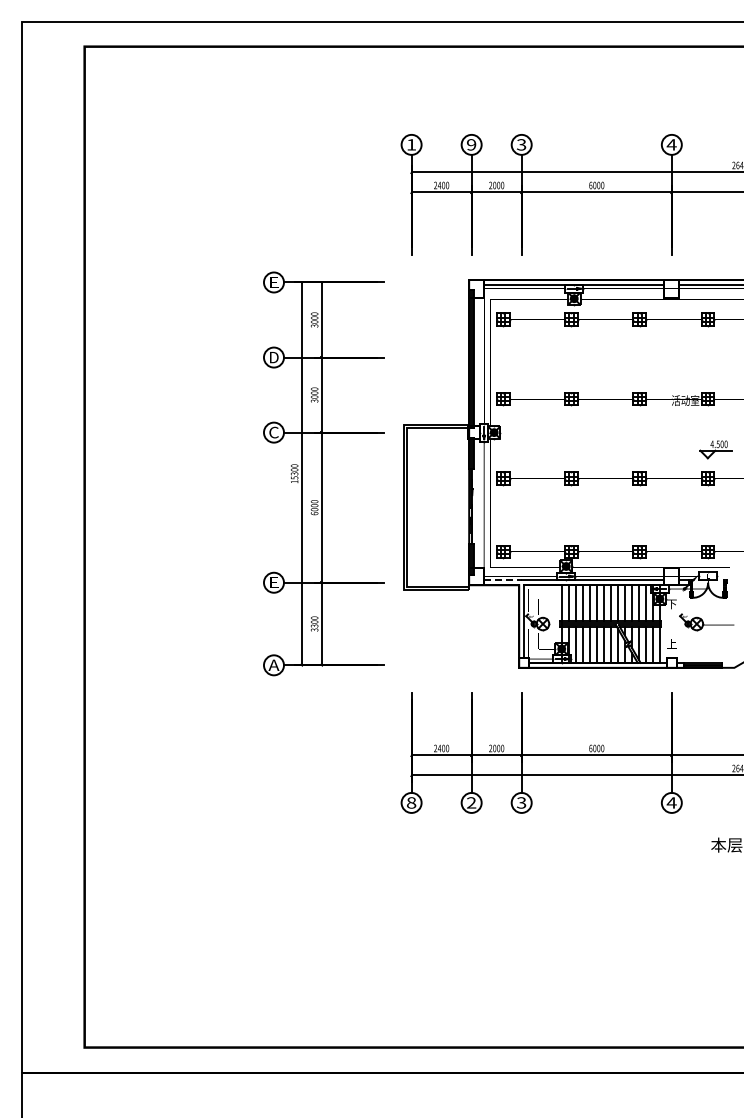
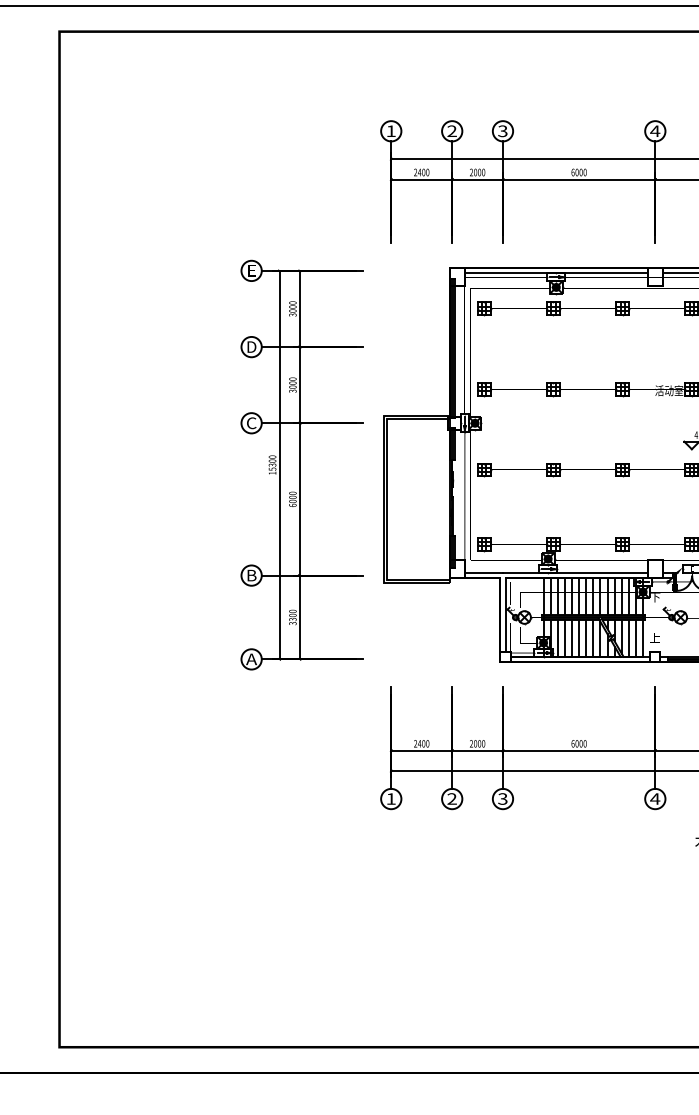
text: (471, 144) -> (452, 130), 9 -> 2
line: (502, 580) -> (483, 573), dashed -> solid
text: (274, 582) -> (252, 575), E -> B
text: (411, 802) -> (391, 798), 8 -> 1

